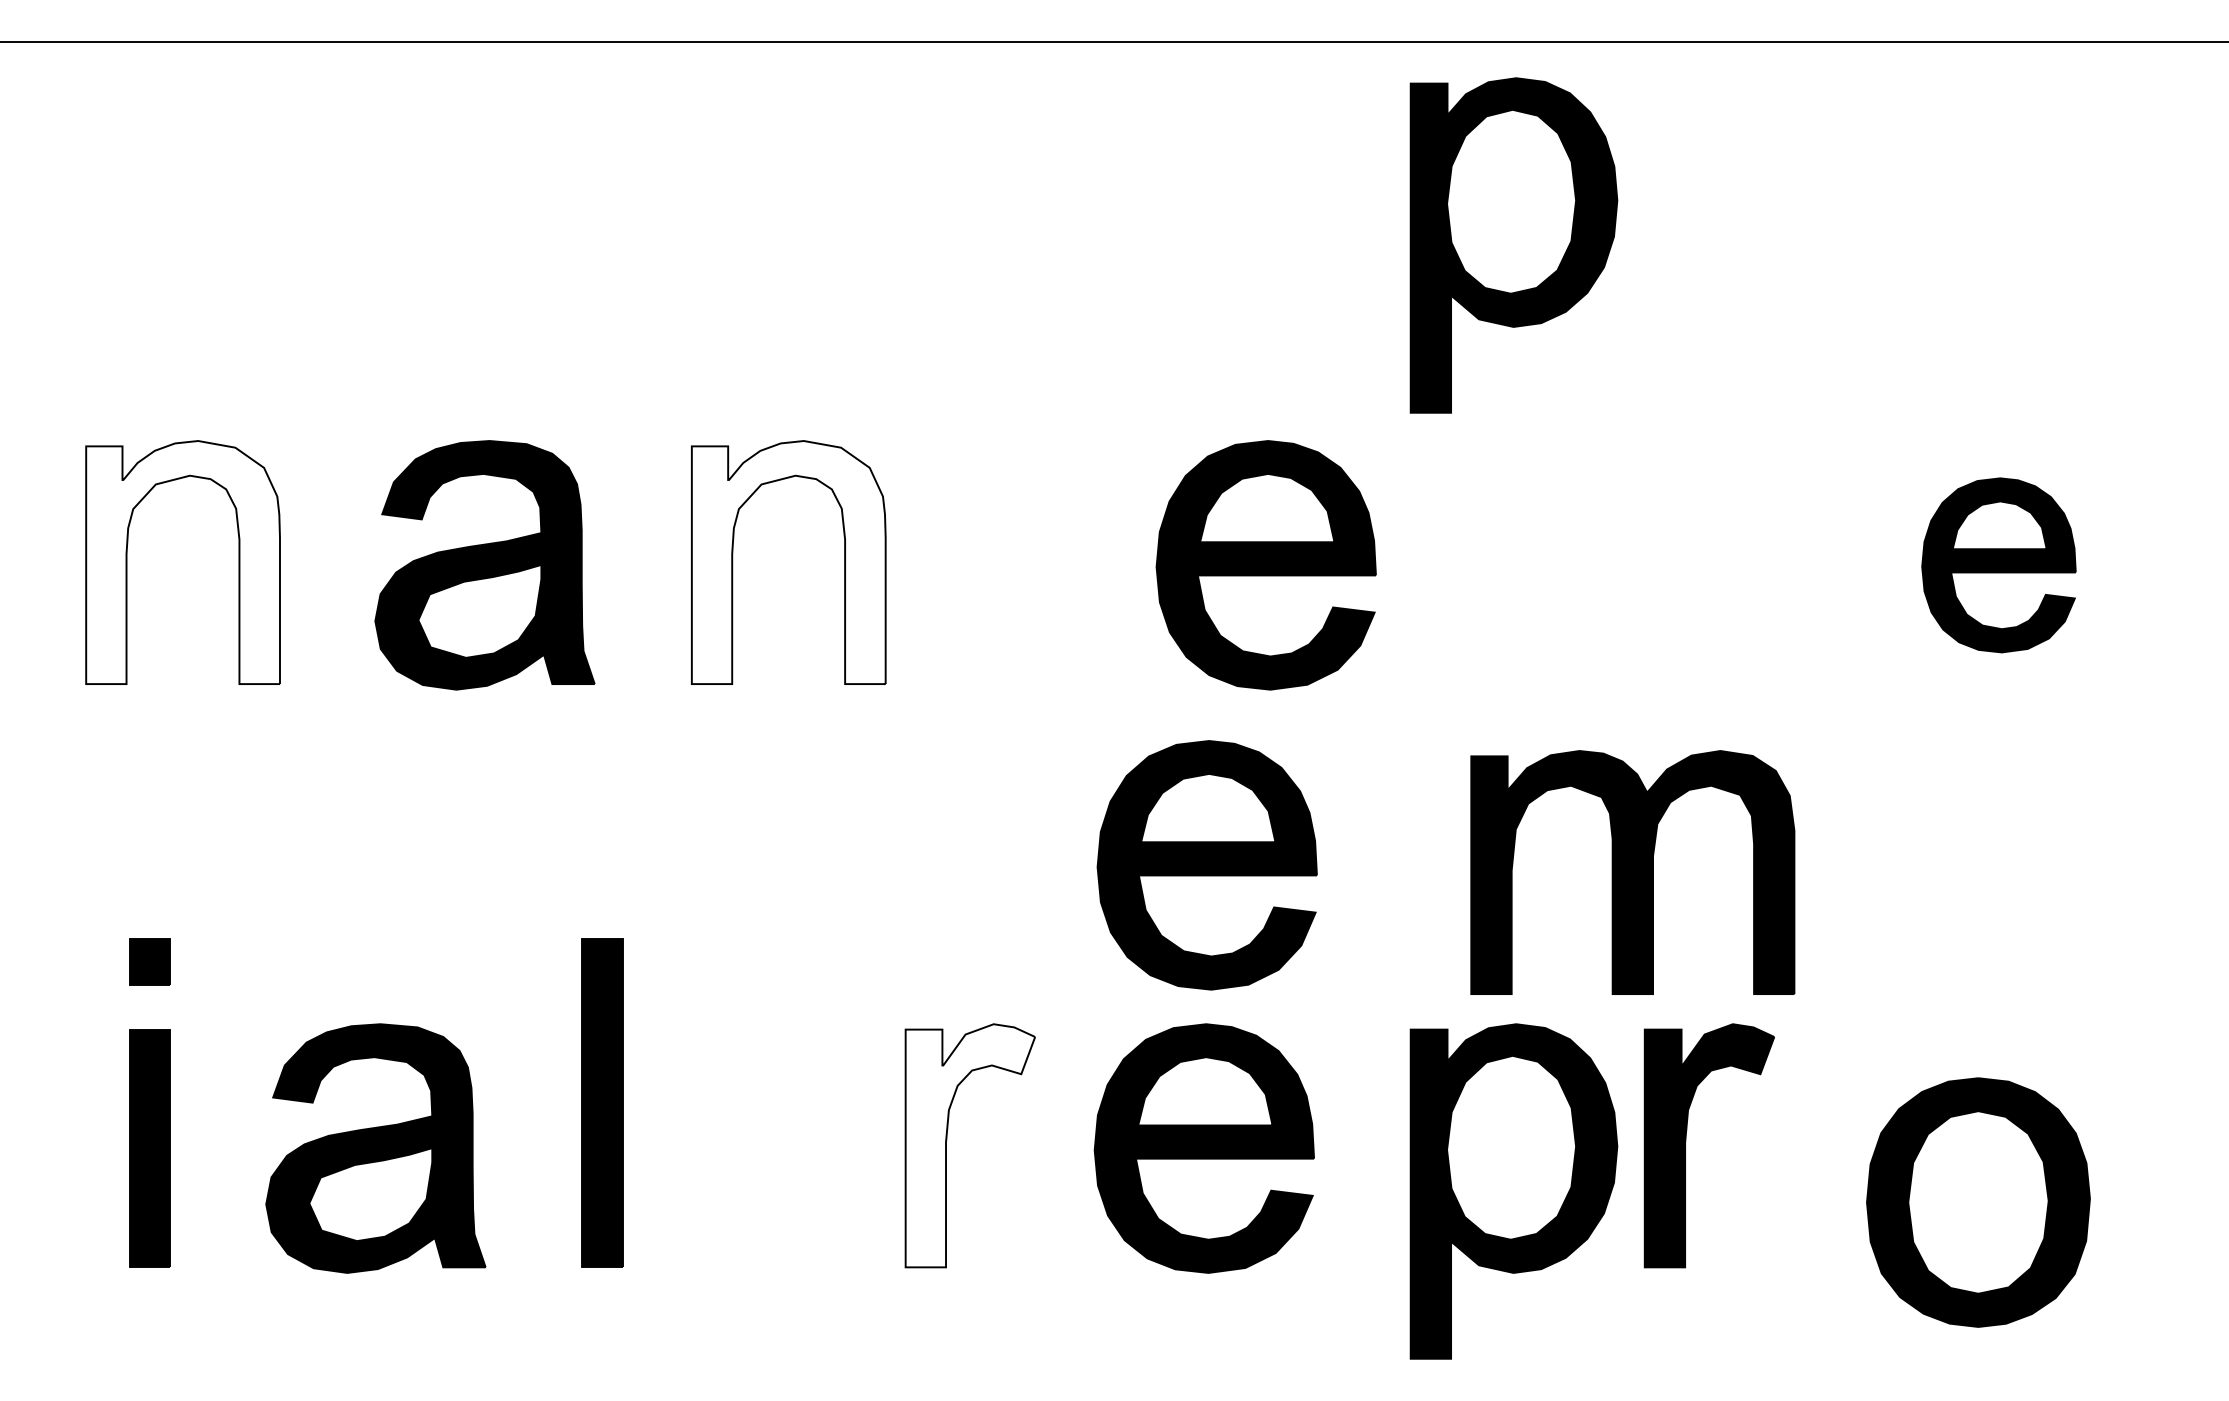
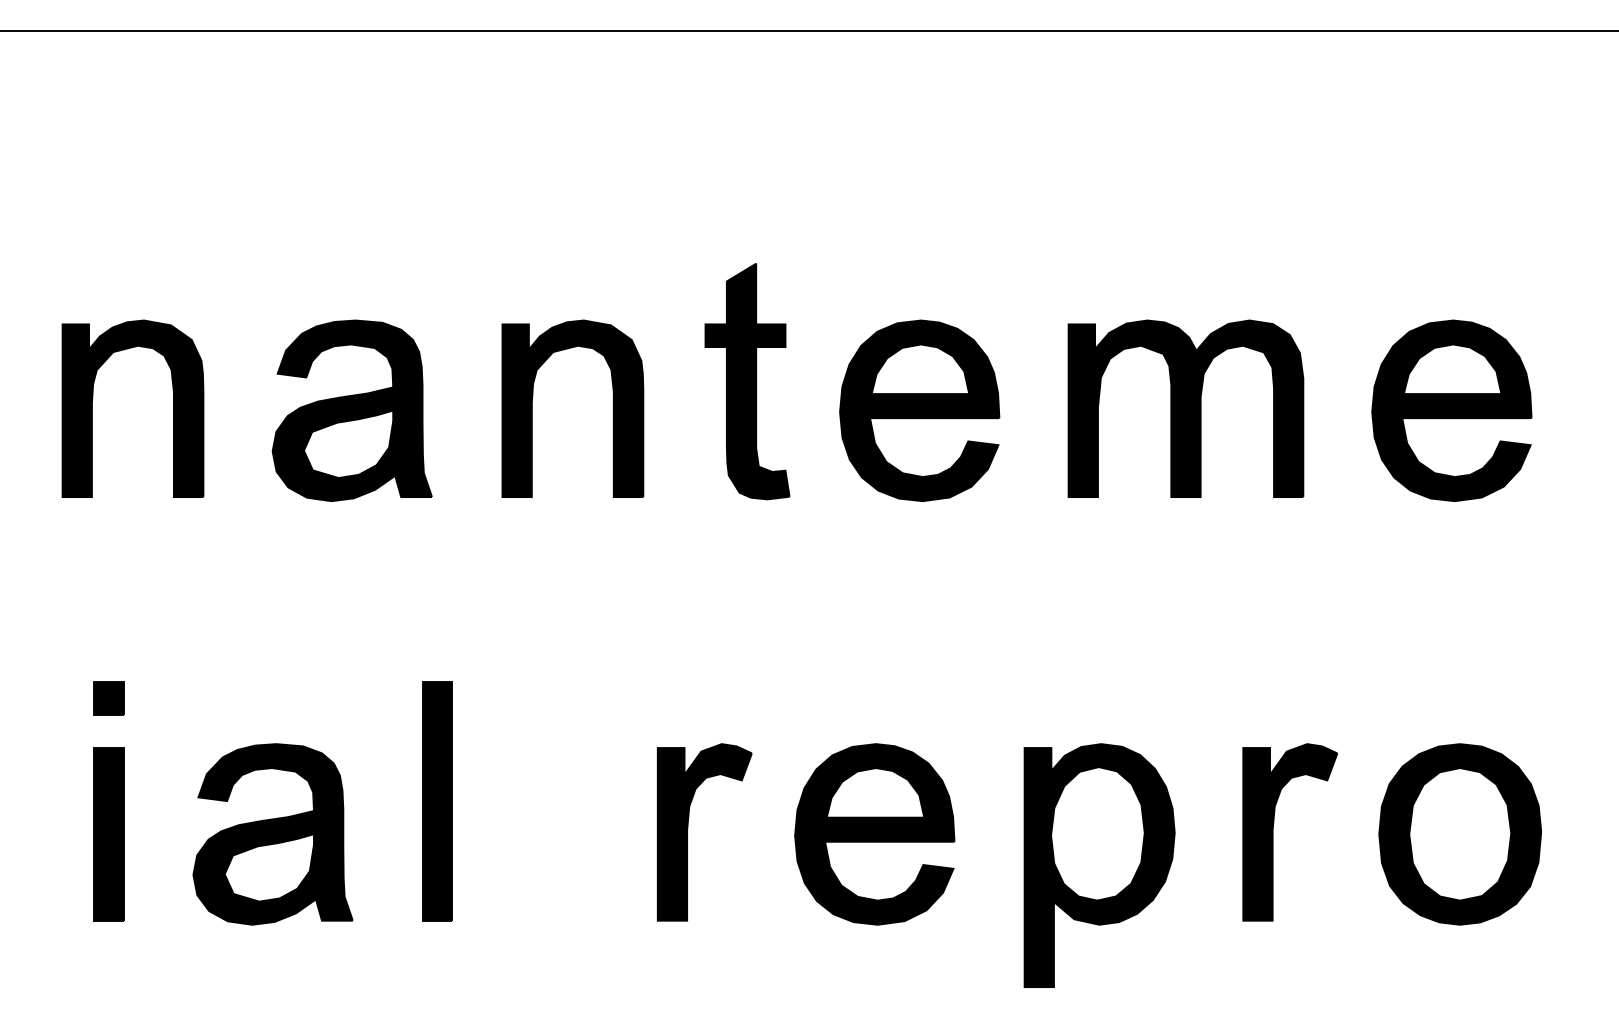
part: (1513, 245) -> (1099, 178), removed
part: (1028, 525) -> (747, 381), added
fill: (182, 562) -> (132, 408), added
fill: (788, 562) -> (572, 408), added
part: (1998, 565) -> (1451, 410), size x1.43
part: (1206, 865) -> (876, 628), removed
part: (1632, 872) -> (1185, 408), moved
part: (1686, 1142) -> (1273, 830), moved
fill: (970, 1145) -> (704, 832), added
part: (1978, 1202) -> (1460, 834), moved

